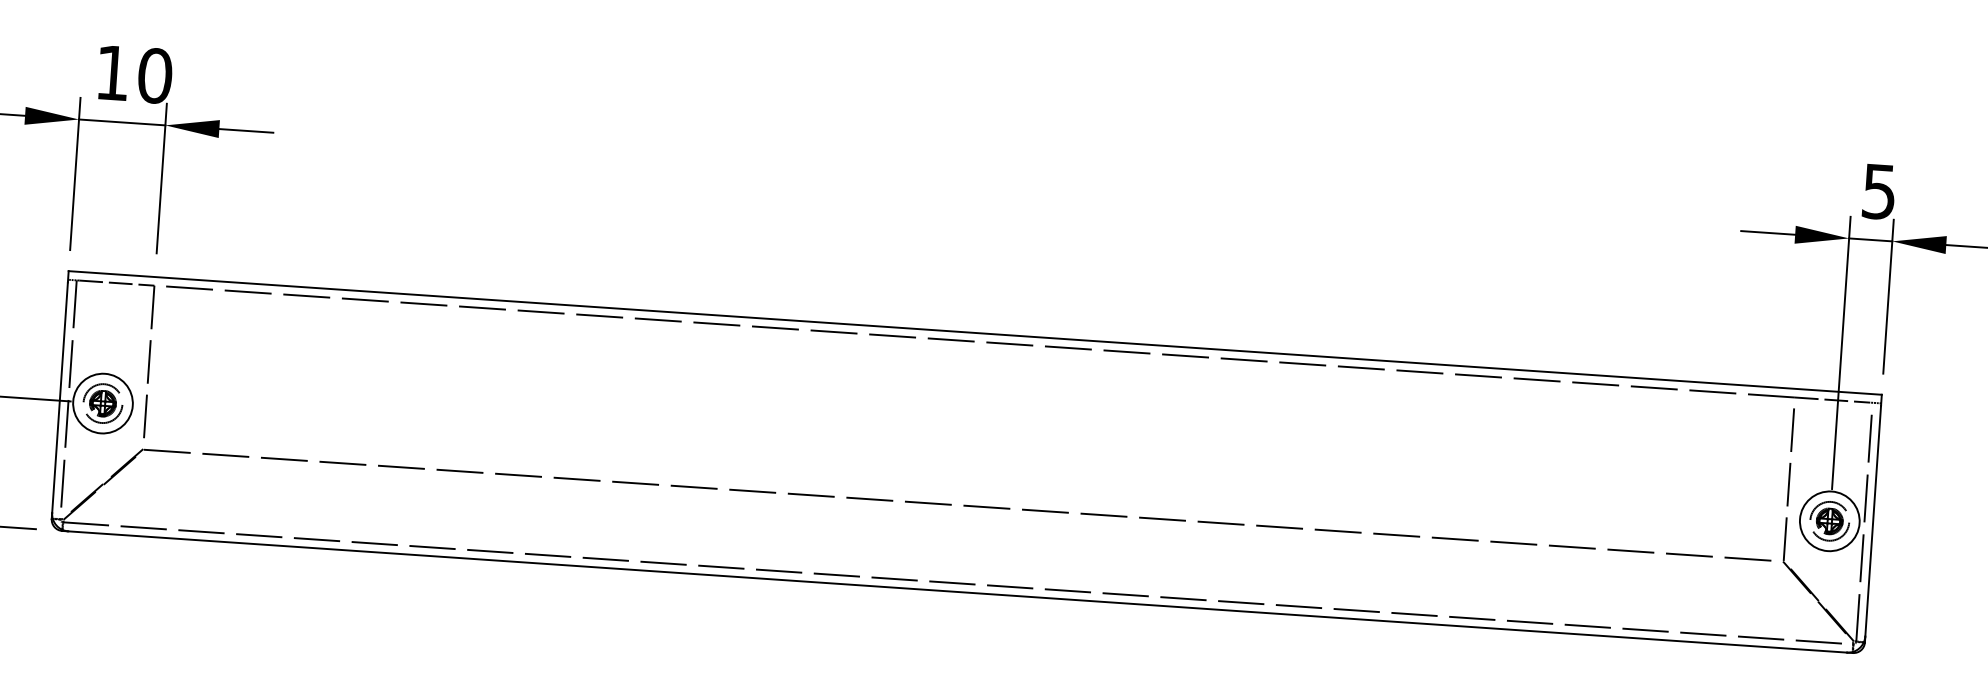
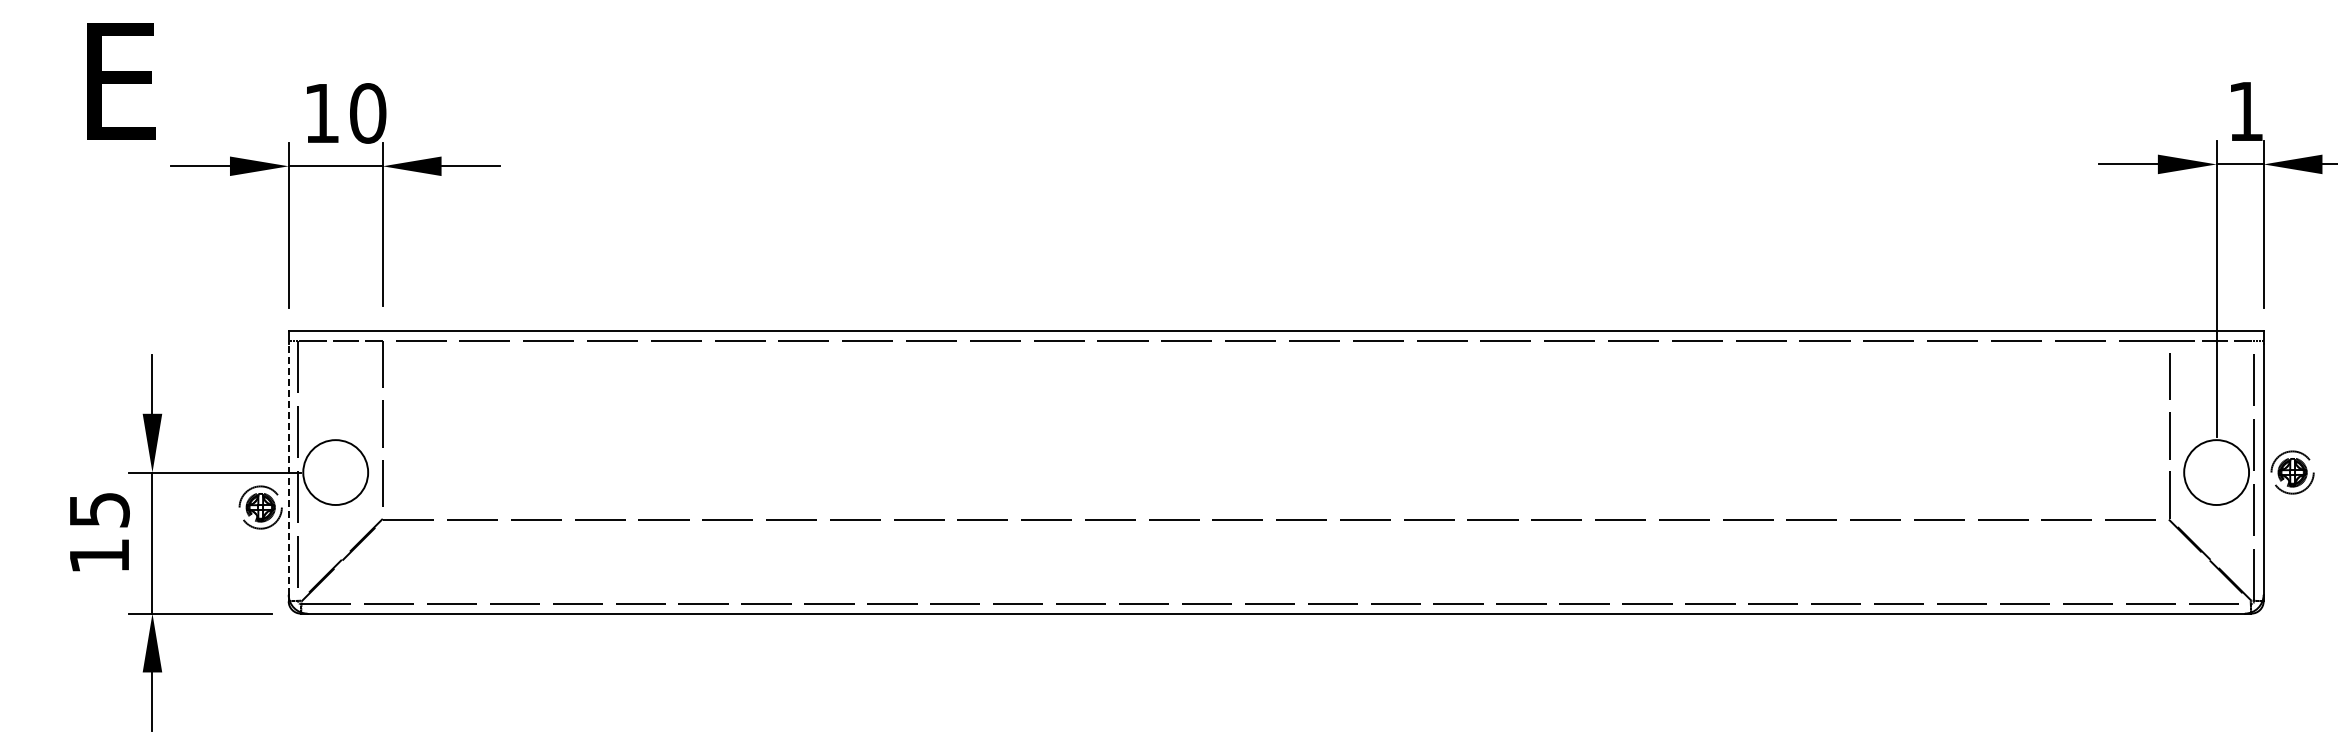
text: (1878, 191) -> (2245, 111), 5 -> 1
line: (59, 397) -> (288, 469), solid -> dashed
part: (102, 403) -> (260, 507), moved
part: (1829, 521) -> (2292, 472), moved

